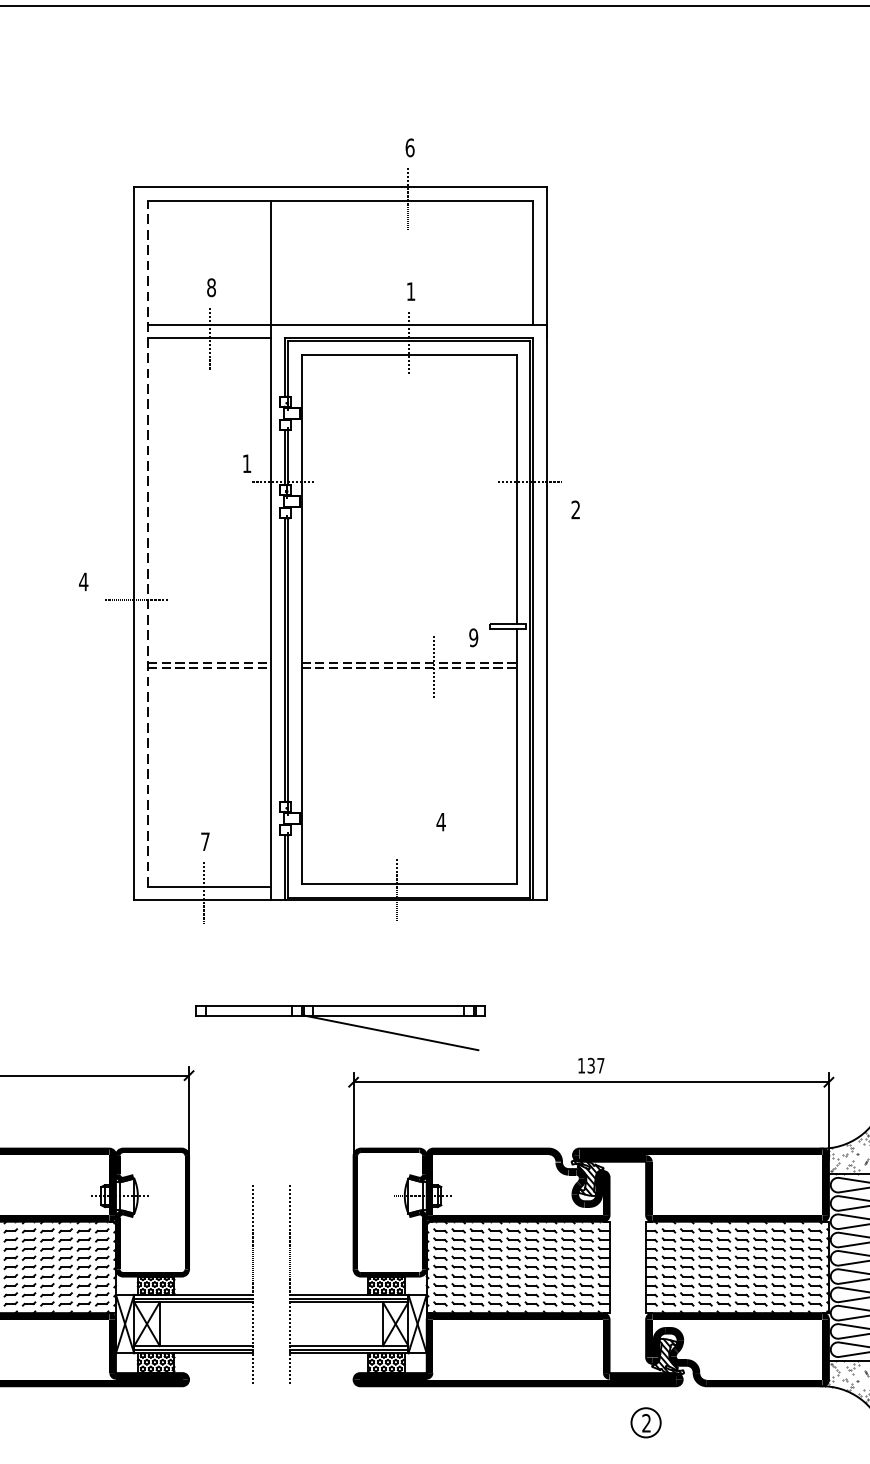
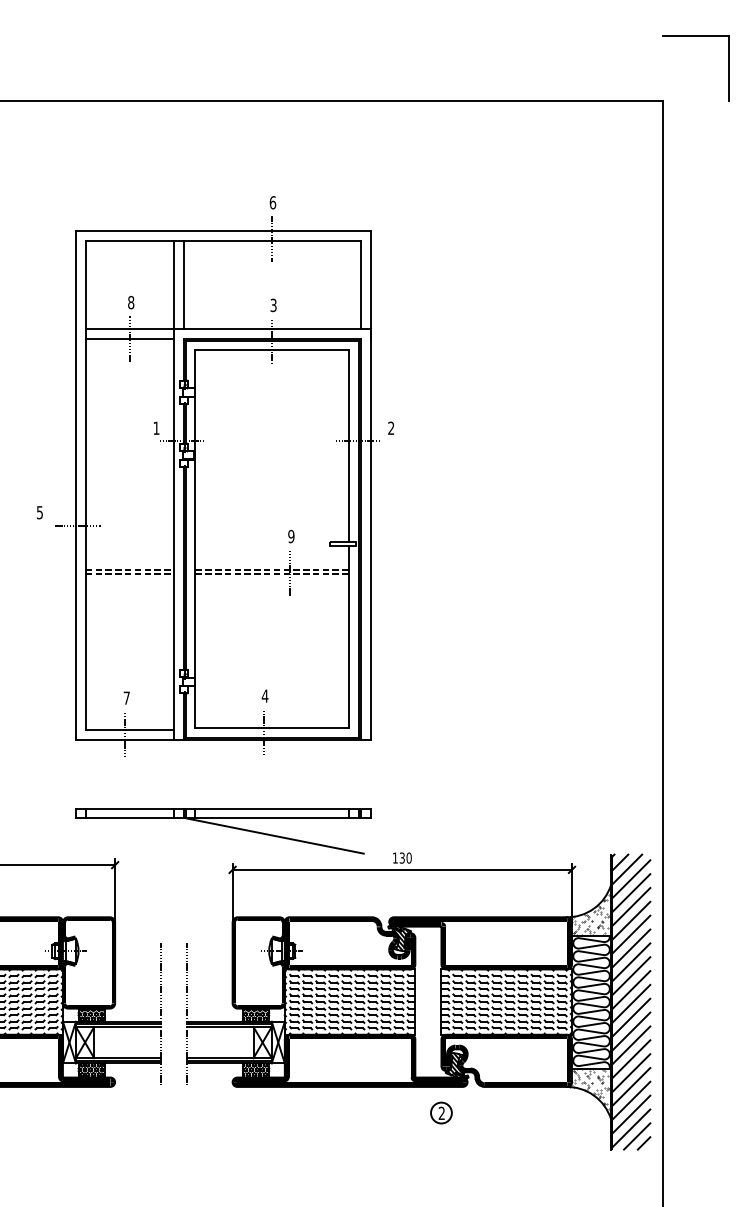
line: (284, 262) -> (183, 284), added
text: (410, 291) -> (273, 305), 1 -> 3
text: (576, 508) -> (391, 427), moved
line: (147, 543) -> (85, 485), dashed -> solid
text: (83, 581) -> (39, 512), 4 -> 5
text: (473, 637) -> (291, 536), moved
text: (440, 821) -> (264, 695), moved
part: (340, 1028) -> (223, 831), size x1.43
text: (599, 1064) -> (408, 857), 137 -> 130

